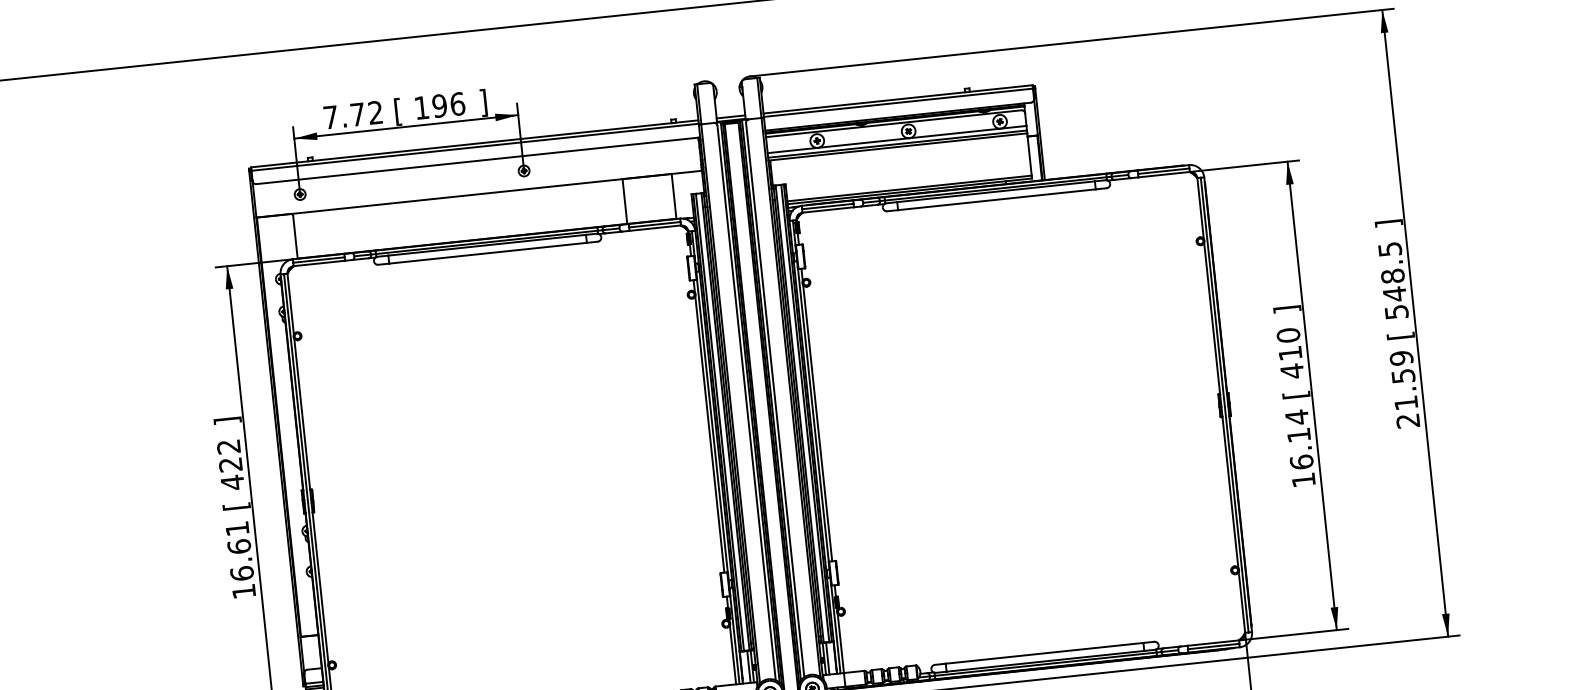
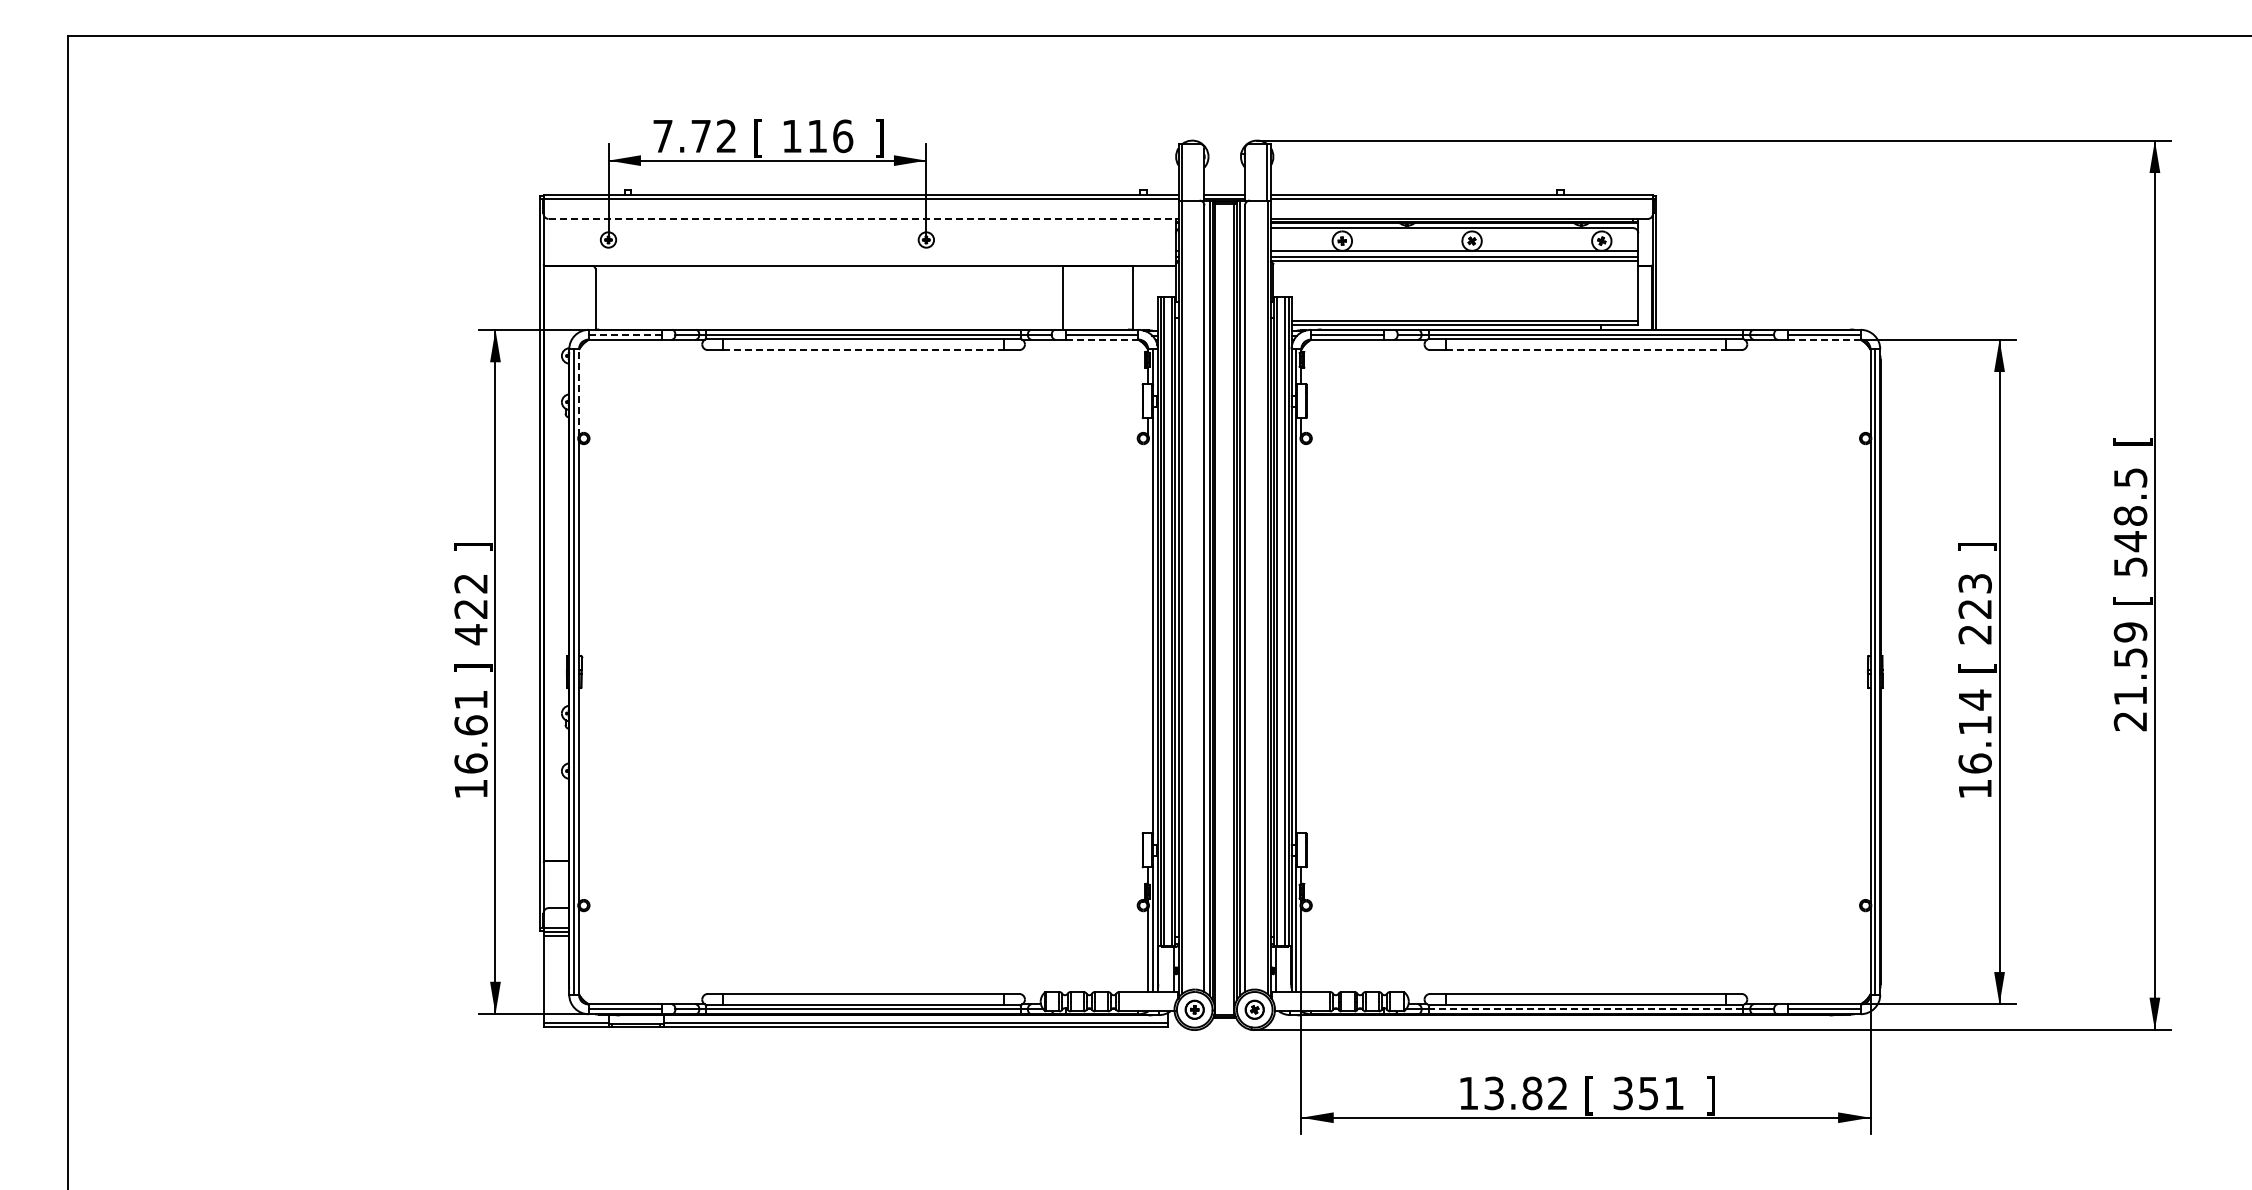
text: (439, 106) -> (817, 136), 196 -> 116
line: (478, 160) -> (864, 218), solid -> dashed
line: (1164, 174) -> (1824, 339), solid -> dashed
line: (997, 199) -> (1586, 350), solid -> dashed
text: (1388, 223) -> (2132, 441), ] -> [
line: (655, 228) -> (1102, 339), solid -> dashed
line: (488, 253) -> (864, 350), solid -> dashed
line: (318, 259) -> (624, 334), solid -> dashed
line: (290, 303) -> (579, 391), solid -> dashed
text: (1289, 353) -> (1974, 609), 410 -> 223
line: (817, 423) -> (1301, 637), removed
line: (710, 434) -> (1148, 637), removed
text: (236, 506) -> (473, 668), [ -> ]
line: (827, 658) -> (1280, 968), removed
line: (1045, 664) -> (1585, 1009), solid -> dashed
line: (748, 666) -> (1168, 968), removed

